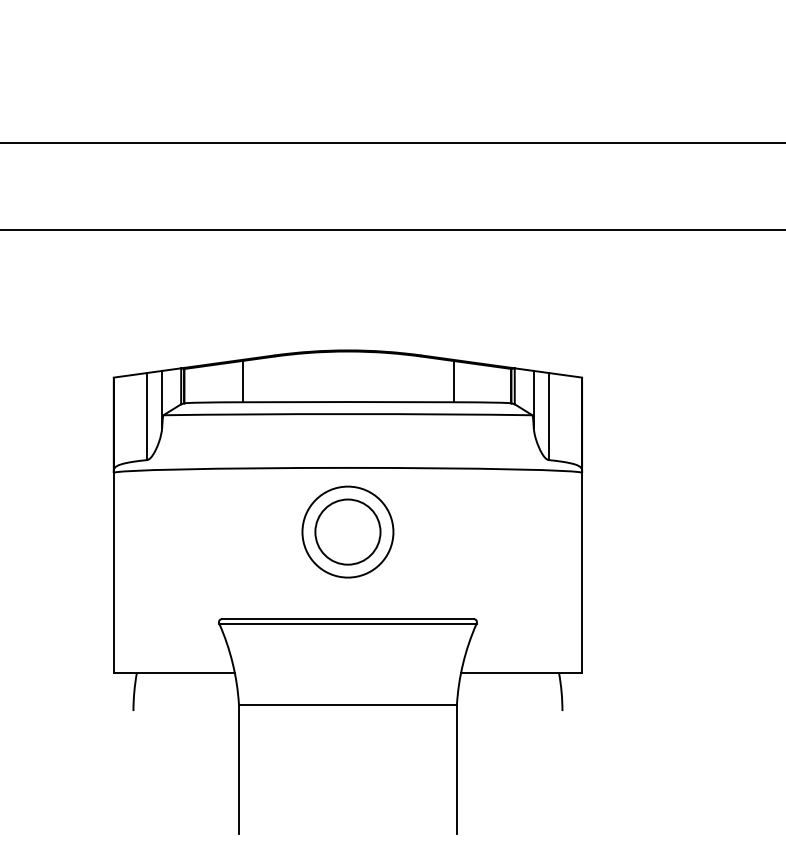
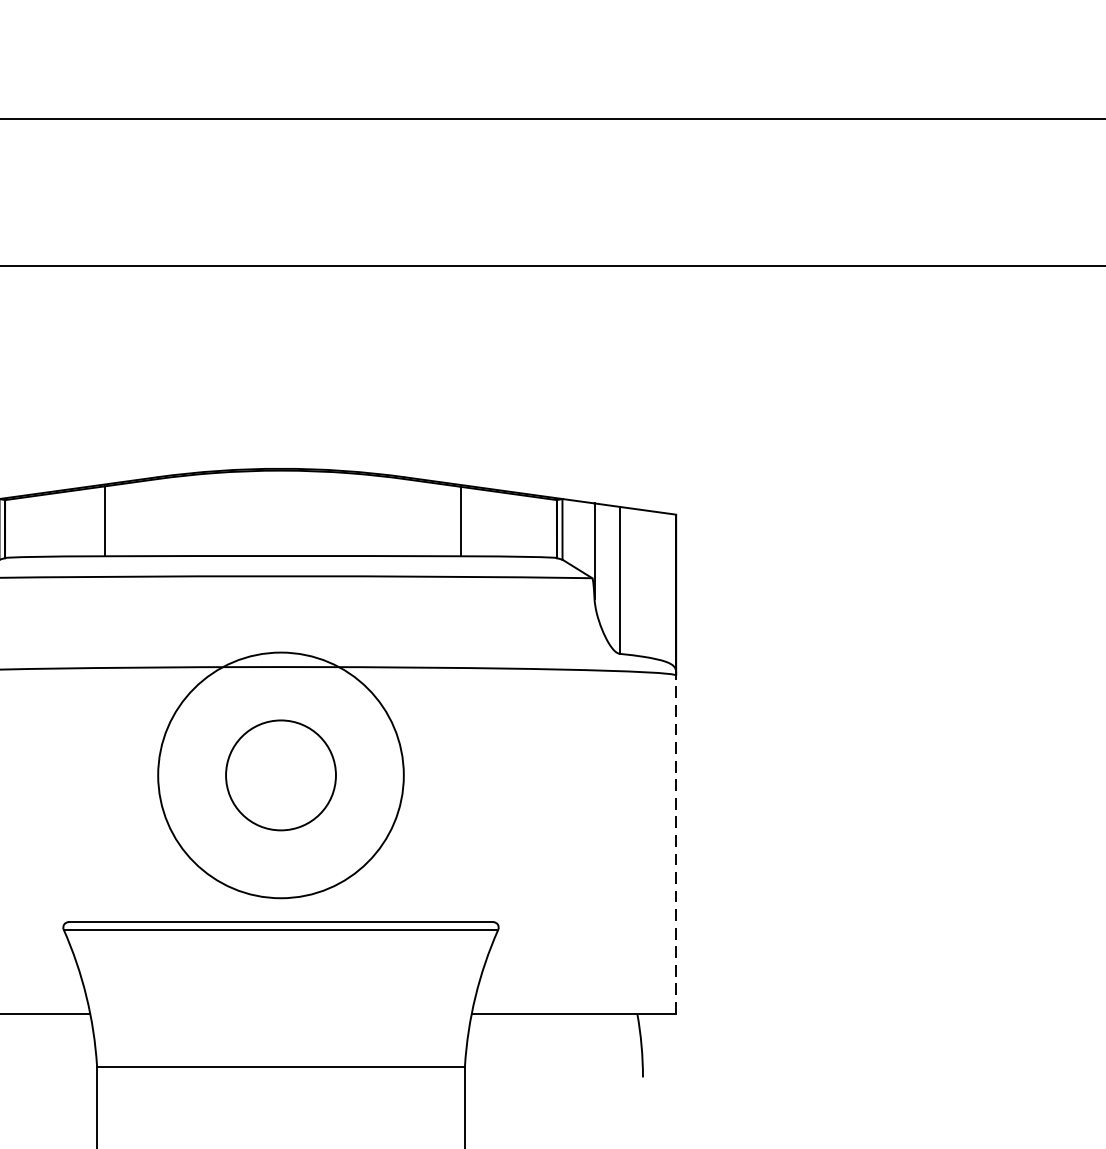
circle: (347, 531) -> (280, 774), size x1.6
line: (582, 572) -> (676, 843), solid -> dashed

